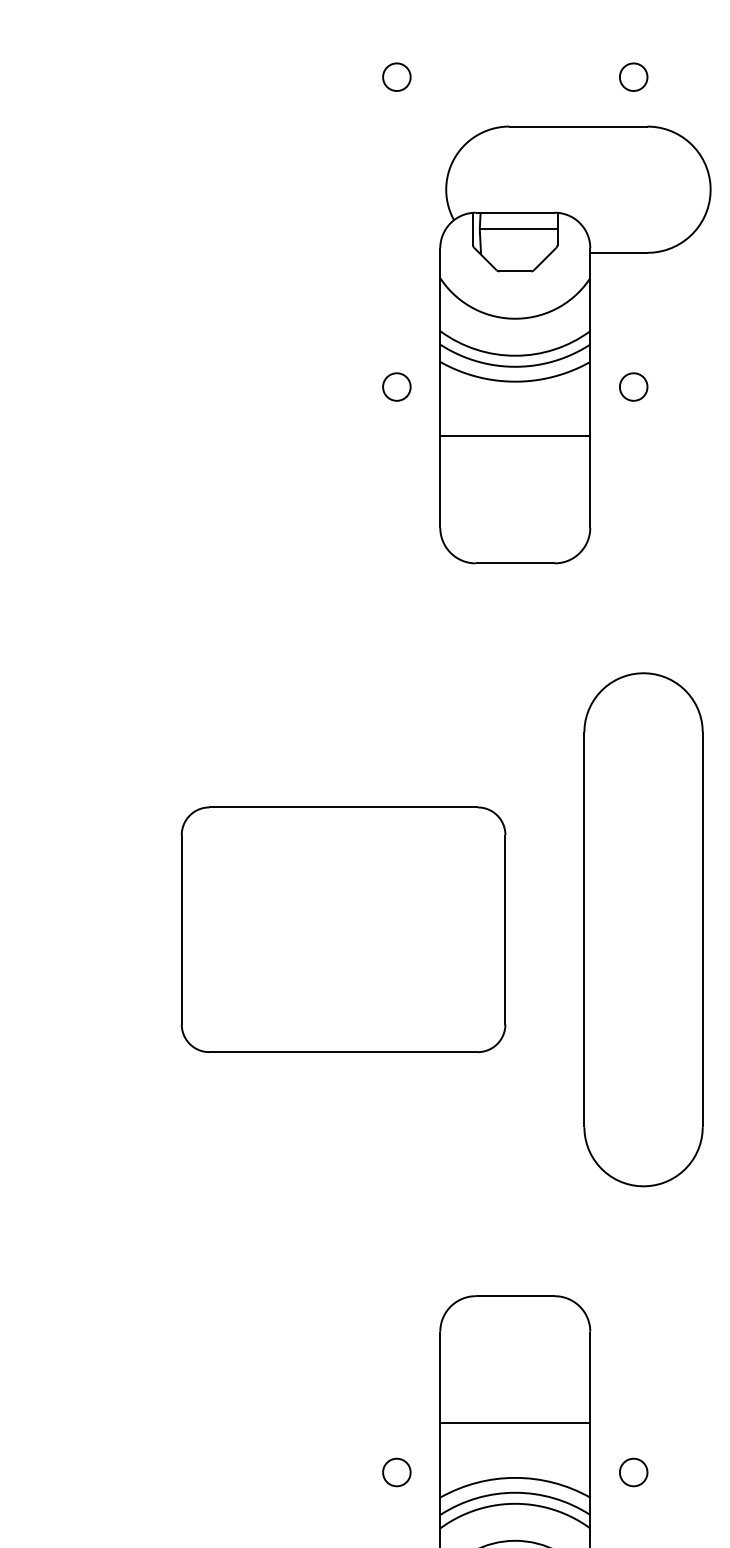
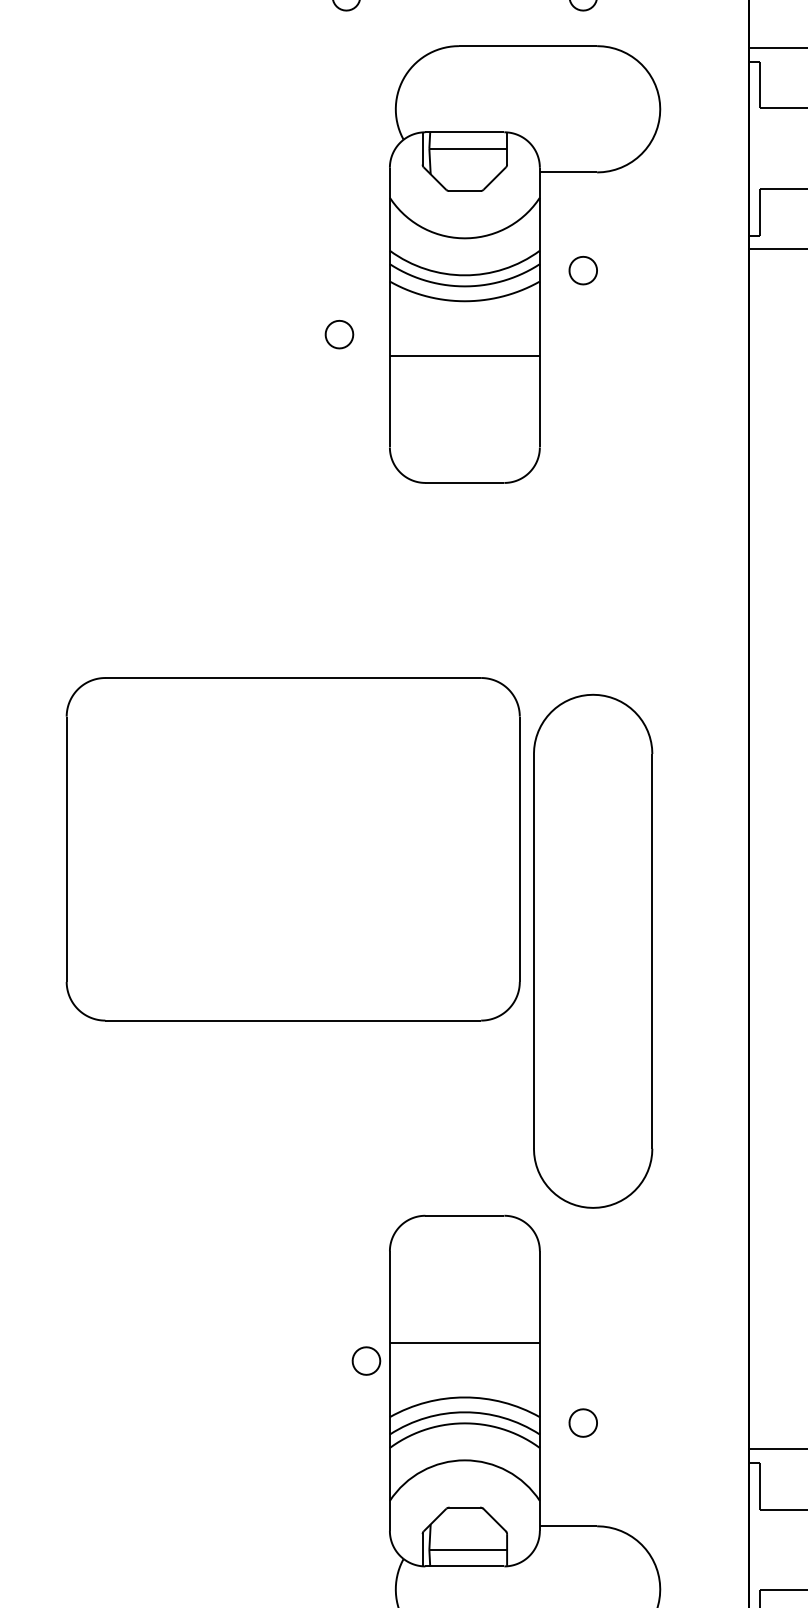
part: (396, 386) -> (339, 334), moved
part: (632, 386) -> (582, 270), moved
part: (643, 928) -> (593, 950), moved
part: (342, 929) -> (292, 849), size x1.4
part: (396, 1471) -> (366, 1360), moved
part: (632, 1471) -> (582, 1422), moved

